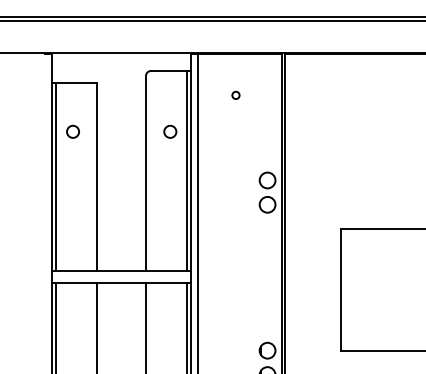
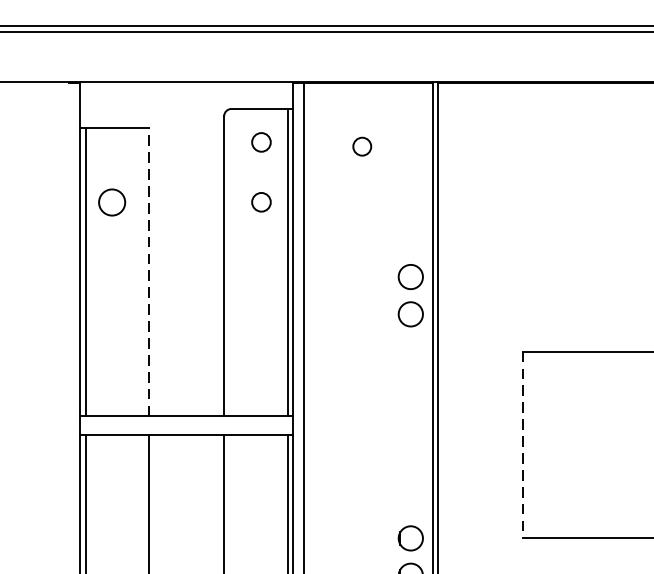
circle: (170, 92) -> (261, 141), added
circle: (235, 94) -> (361, 144), size x1.6
circle: (72, 131) -> (111, 201), size x1.4
line: (97, 176) -> (149, 270), solid -> dashed
line: (340, 289) -> (522, 444), solid -> dashed

